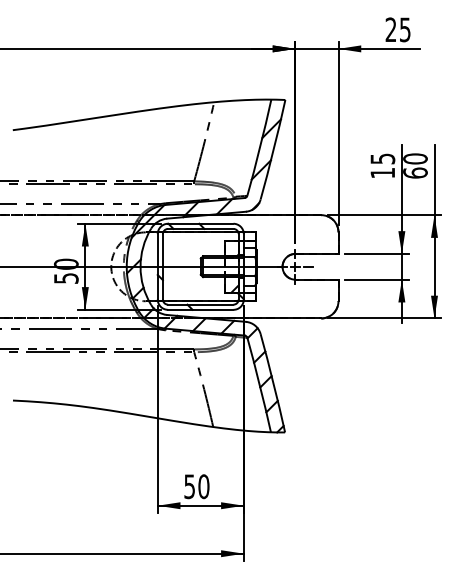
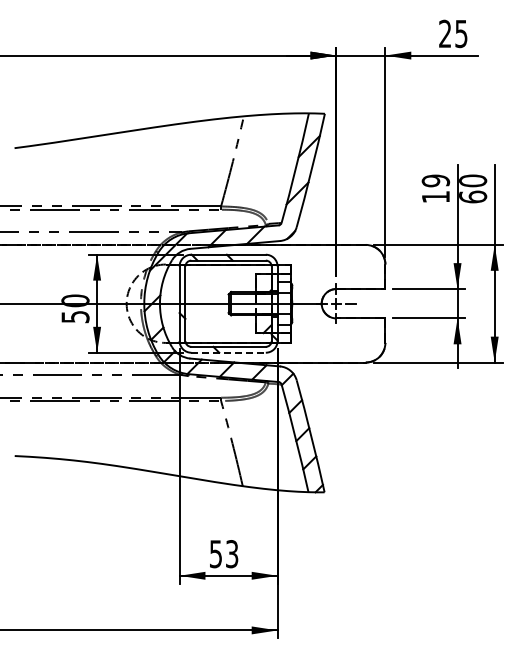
text: (382, 158) -> (435, 180), 15 -> 19
line: (201, 309) -> (229, 352), solid -> dashed
text: (203, 487) -> (231, 554), 50 -> 53

